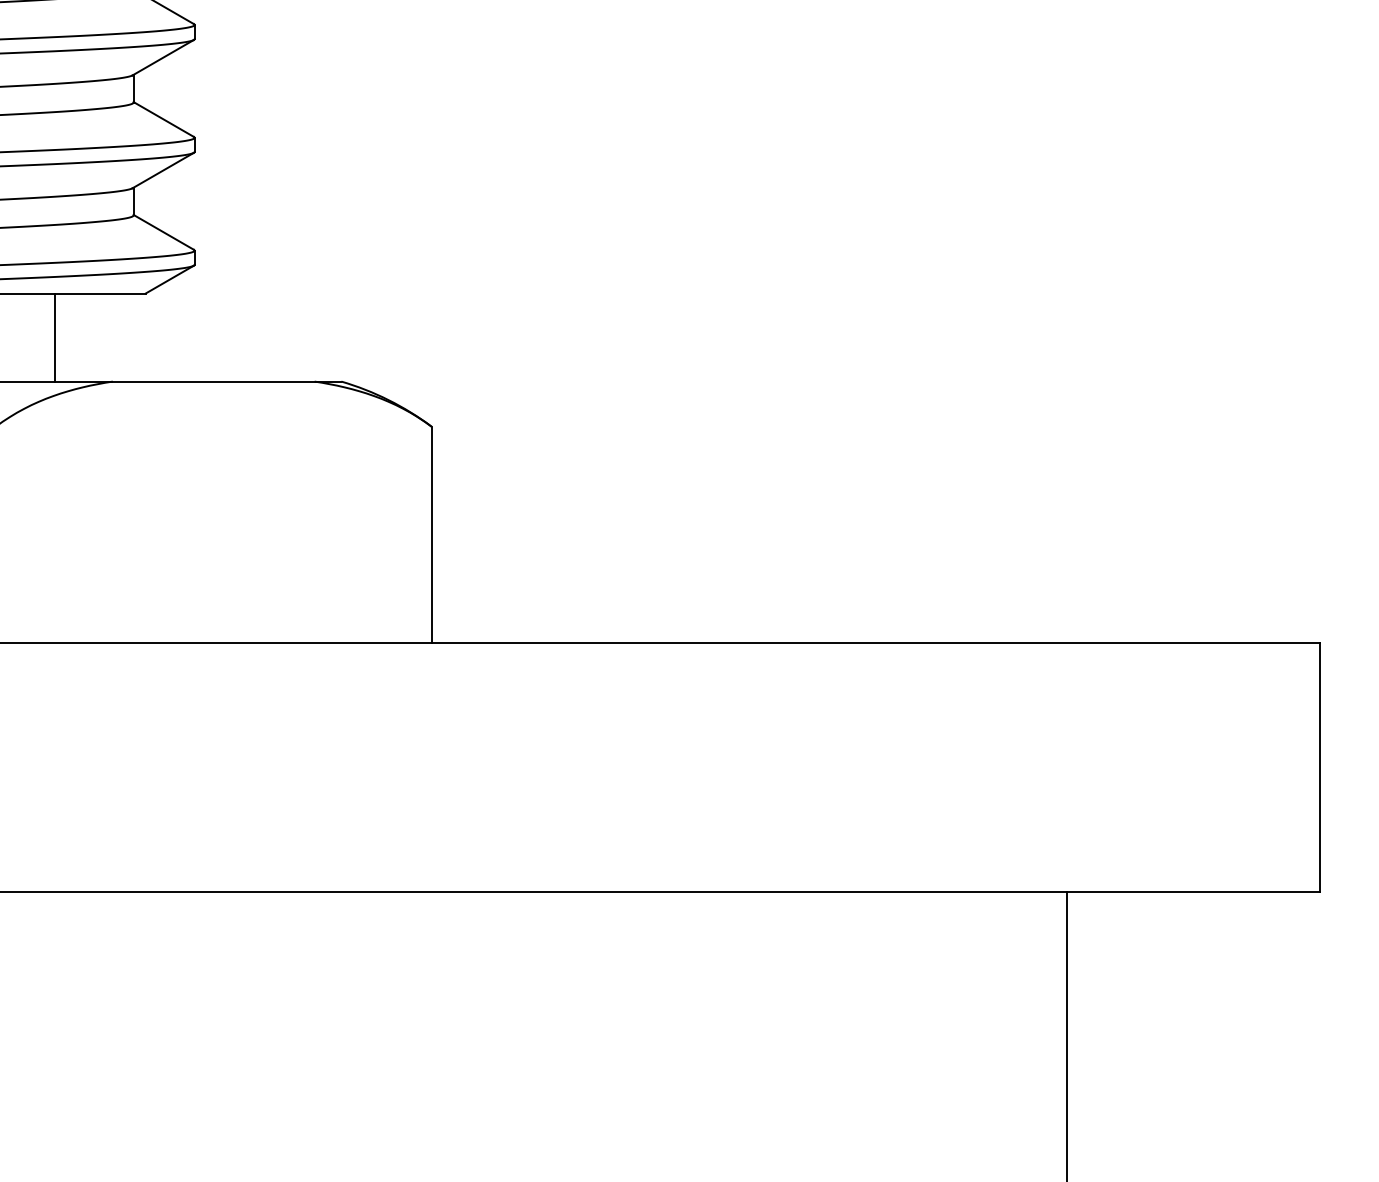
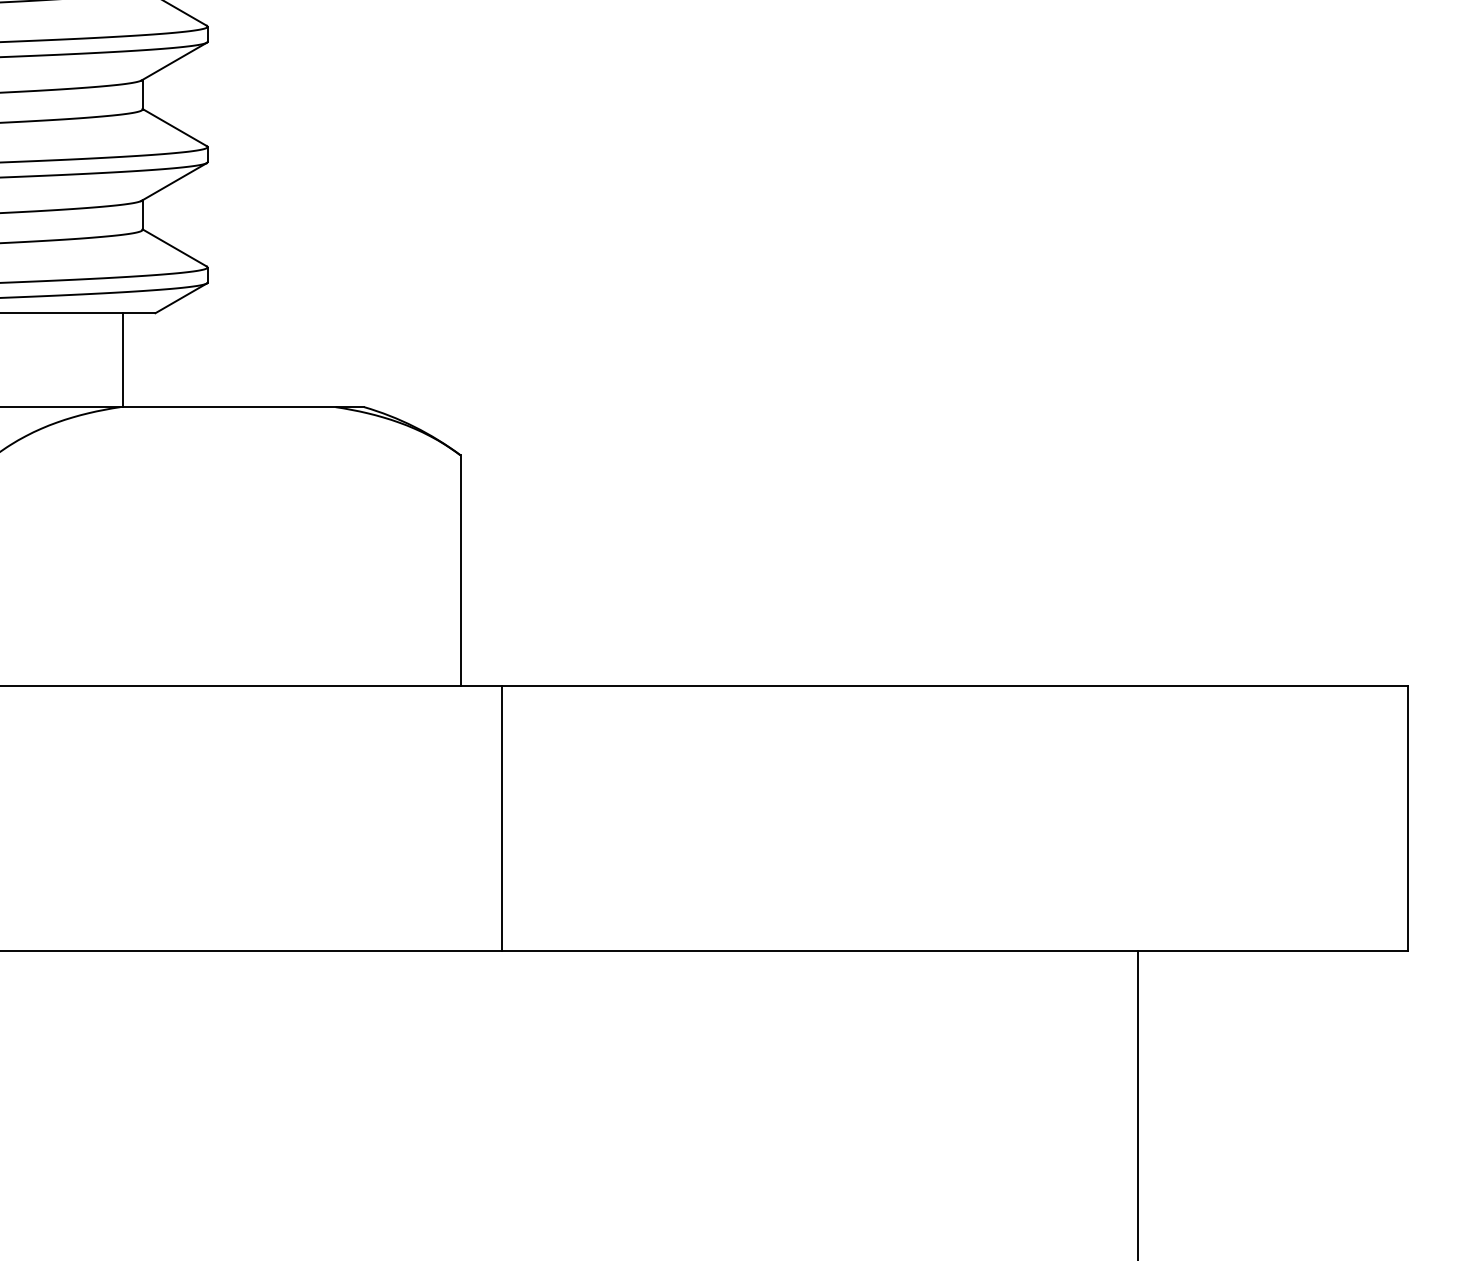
line: (54, 337) -> (122, 360), moved
line: (471, 767) -> (502, 818), added

